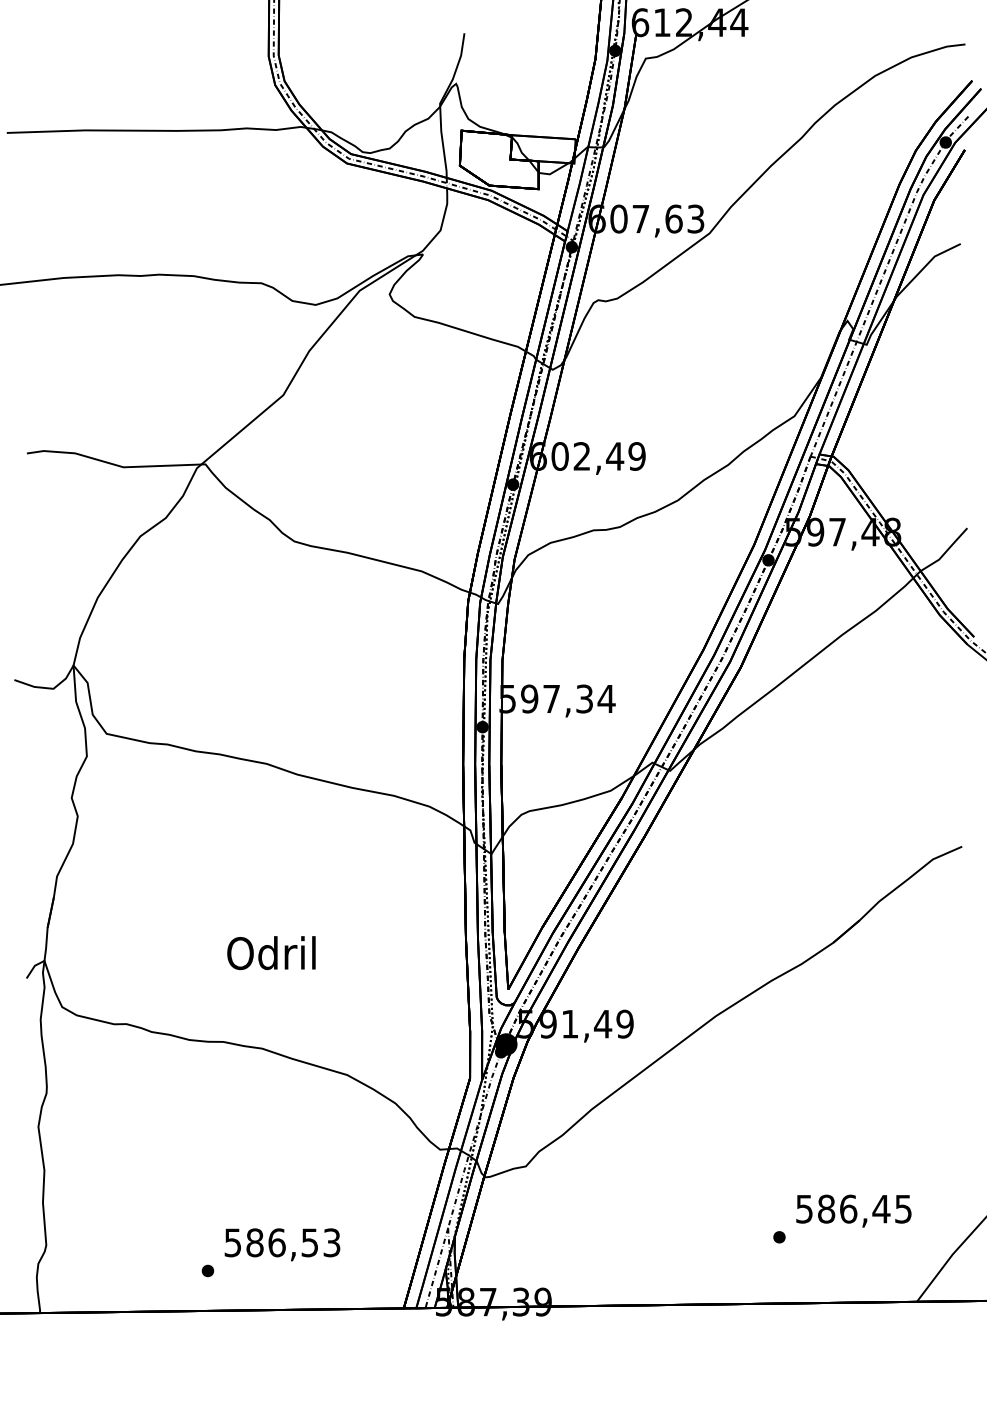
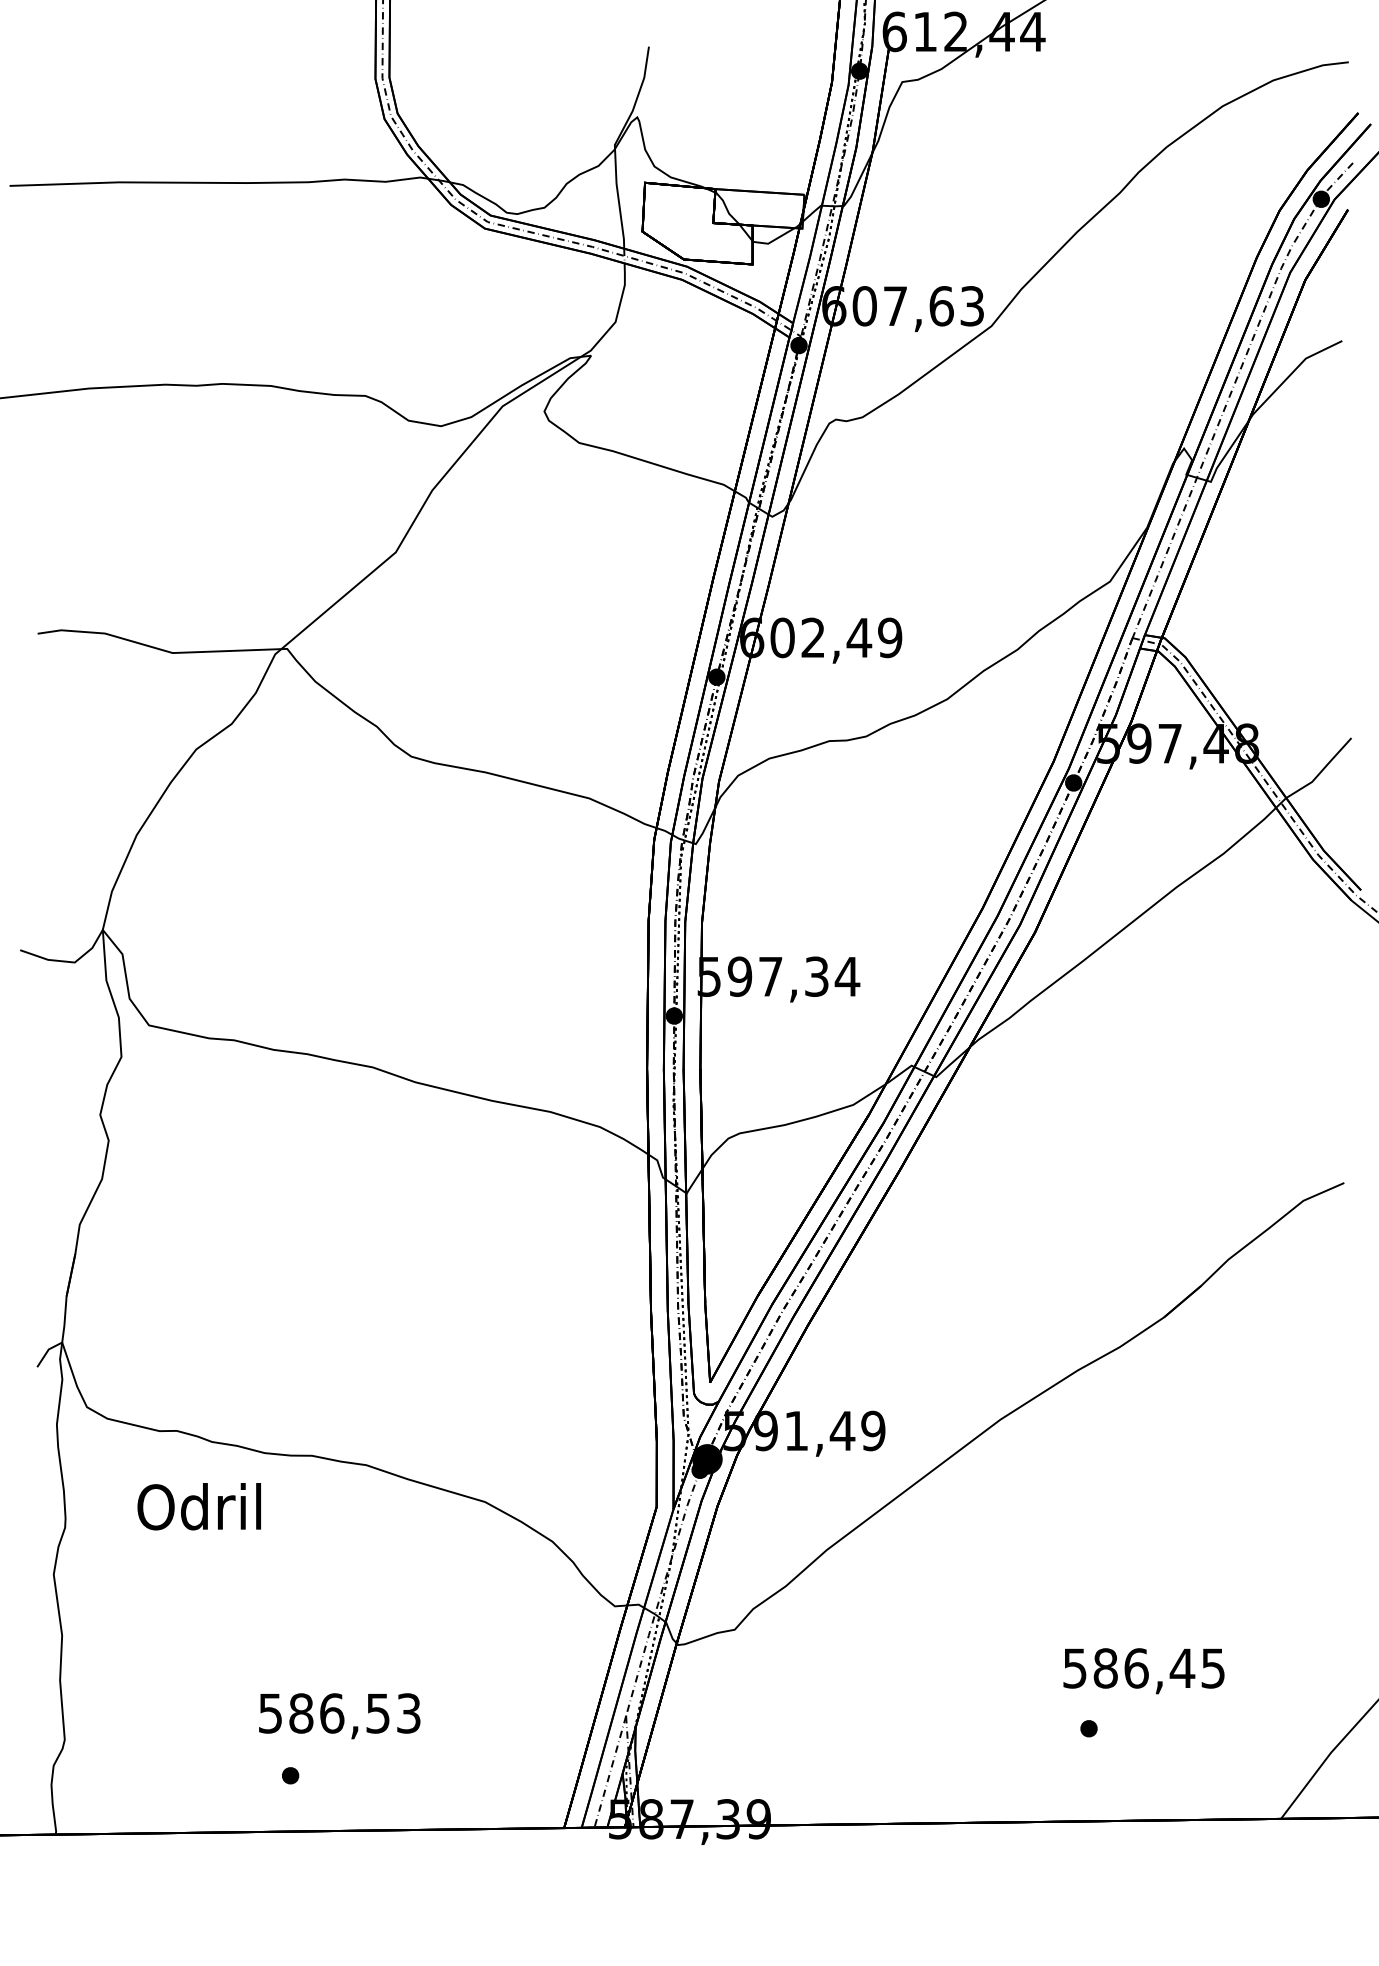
text: (270, 952) -> (198, 1506), moved
text: (853, 1211) -> (1143, 1671), moved
text: (282, 1245) -> (339, 1716), moved

